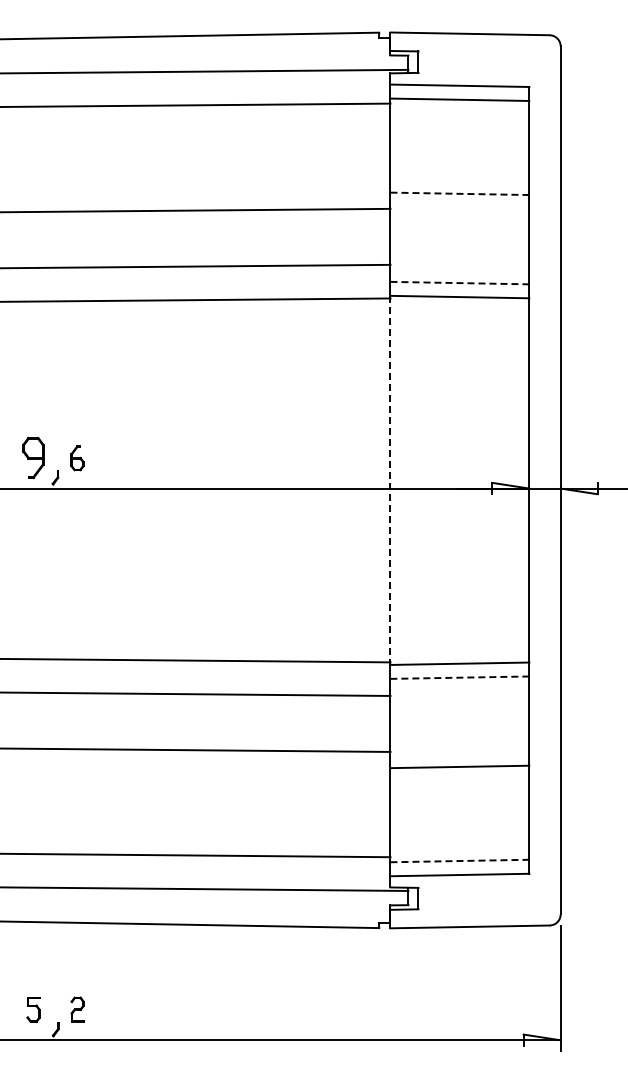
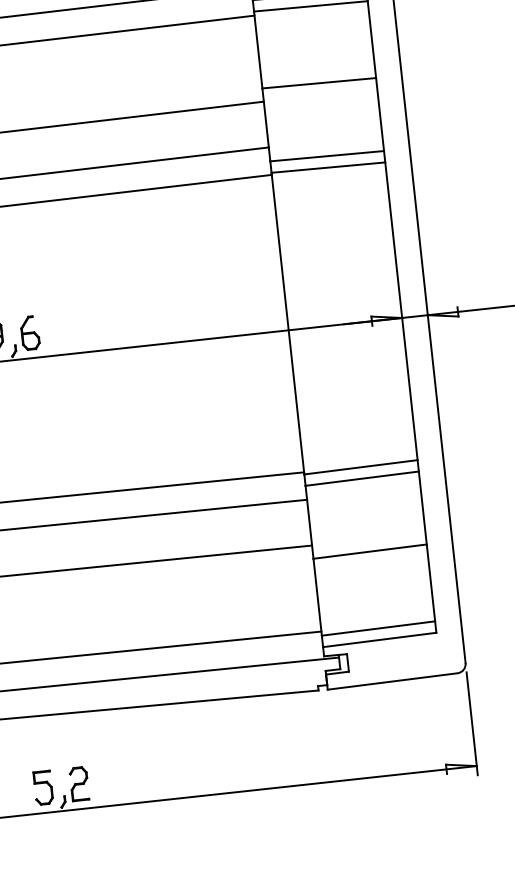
line: (460, 193) -> (319, 82), dashed -> solid
line: (460, 283) -> (327, 156), dashed -> solid
part: (77, 458) -> (30, 333), size x1.67
line: (390, 480) -> (287, 323), dashed -> solid
line: (459, 677) -> (361, 478), dashed -> solid
line: (460, 861) -> (379, 628), dashed -> solid
part: (33, 1009) -> (43, 787), size x1.67
part: (77, 1009) -> (79, 783), size x1.67

